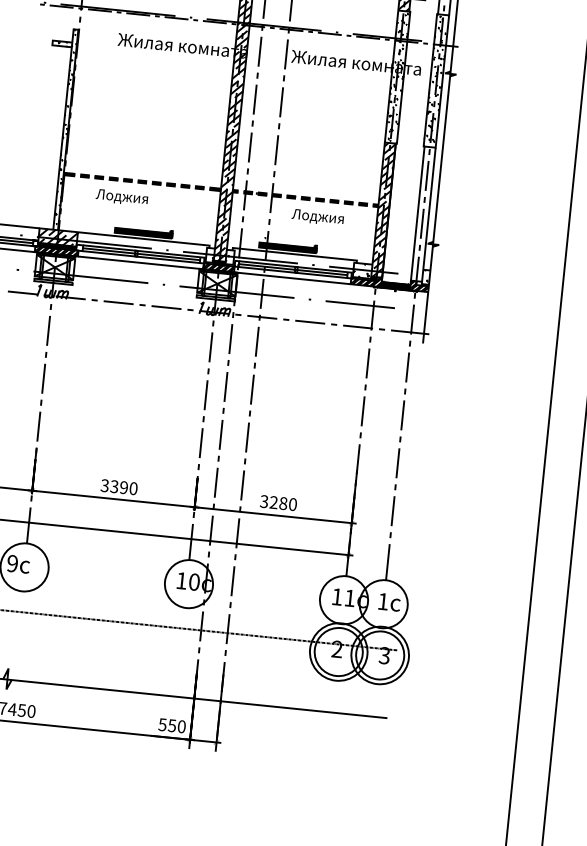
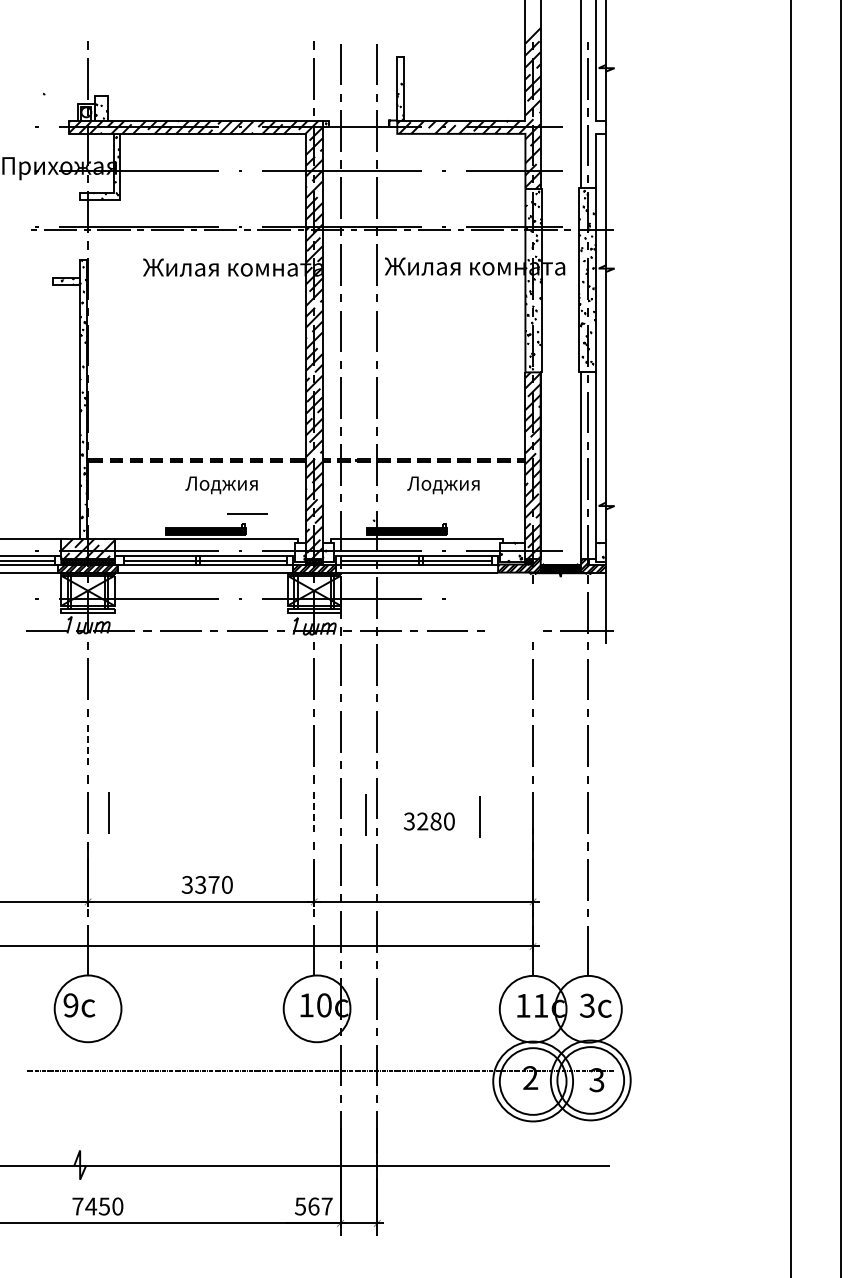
text: (121, 197) -> (221, 485), moved
line: (175, 223) -> (247, 513), added
part: (360, 304) -> (514, 599), removed
line: (43, 378) -> (87, 745), solid -> dashed
line: (53, 428) -> (108, 812), added
line: (201, 443) -> (314, 812), solid -> dashed
line: (237, 448) -> (365, 814), added
line: (319, 457) -> (479, 816), added
text: (123, 487) -> (213, 884), 3390 -> 3370
text: (277, 503) -> (428, 821), moved
text: (382, 601) -> (586, 1005), 1 -> 3
text: (177, 726) -> (320, 1206), 550 -> 567

